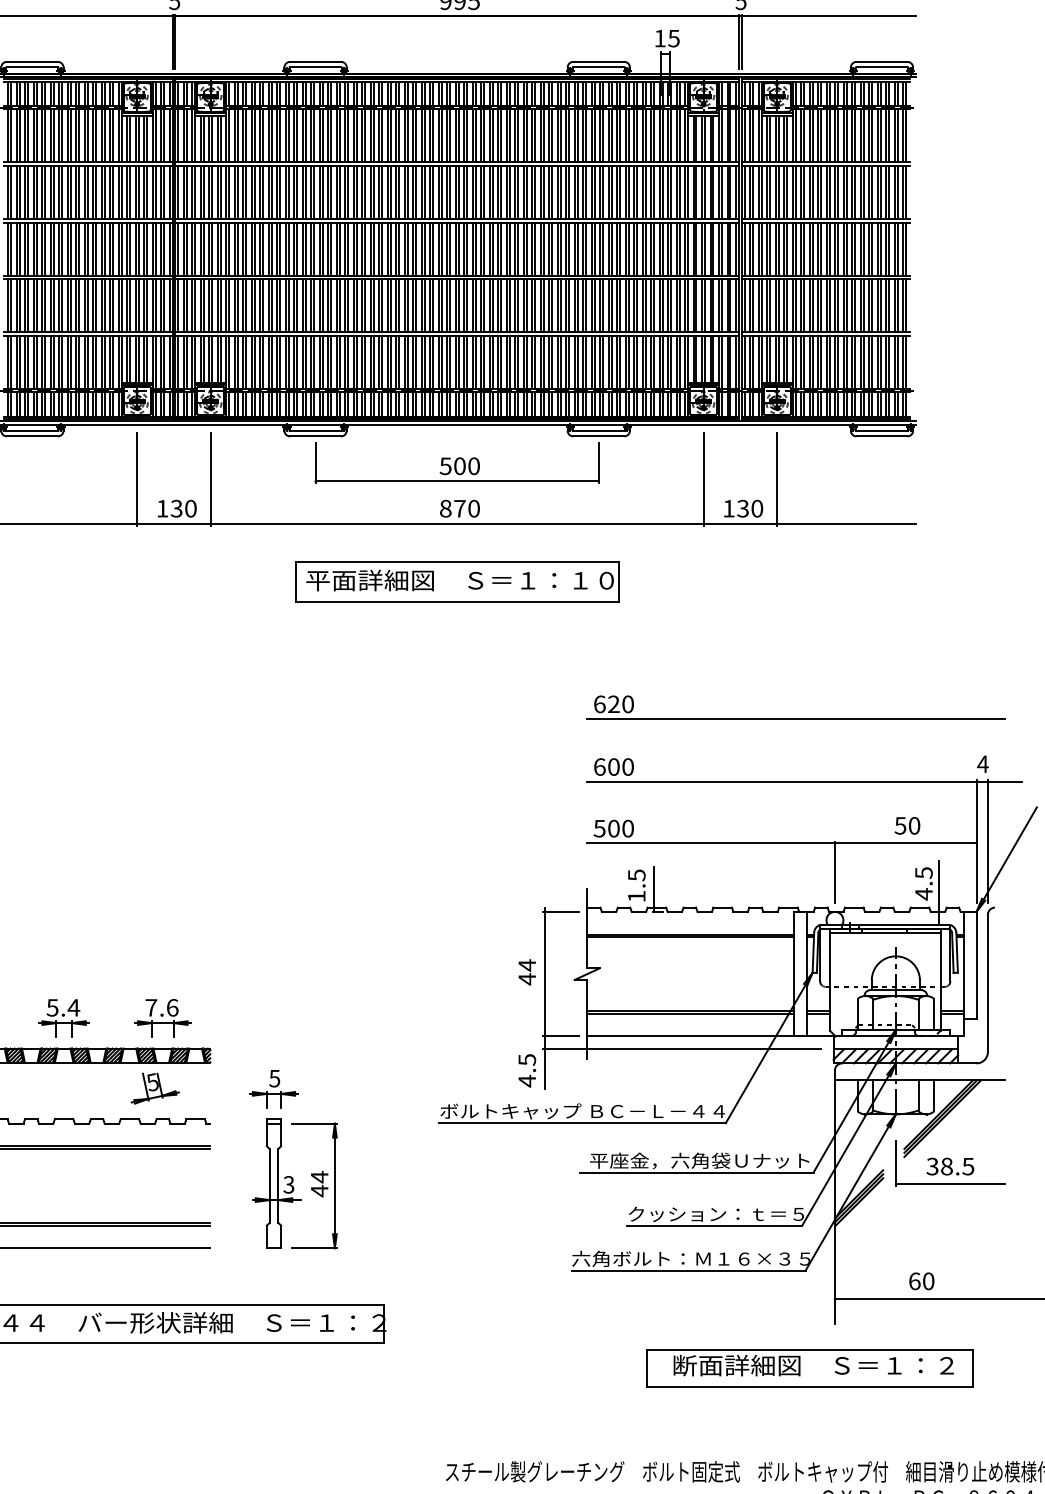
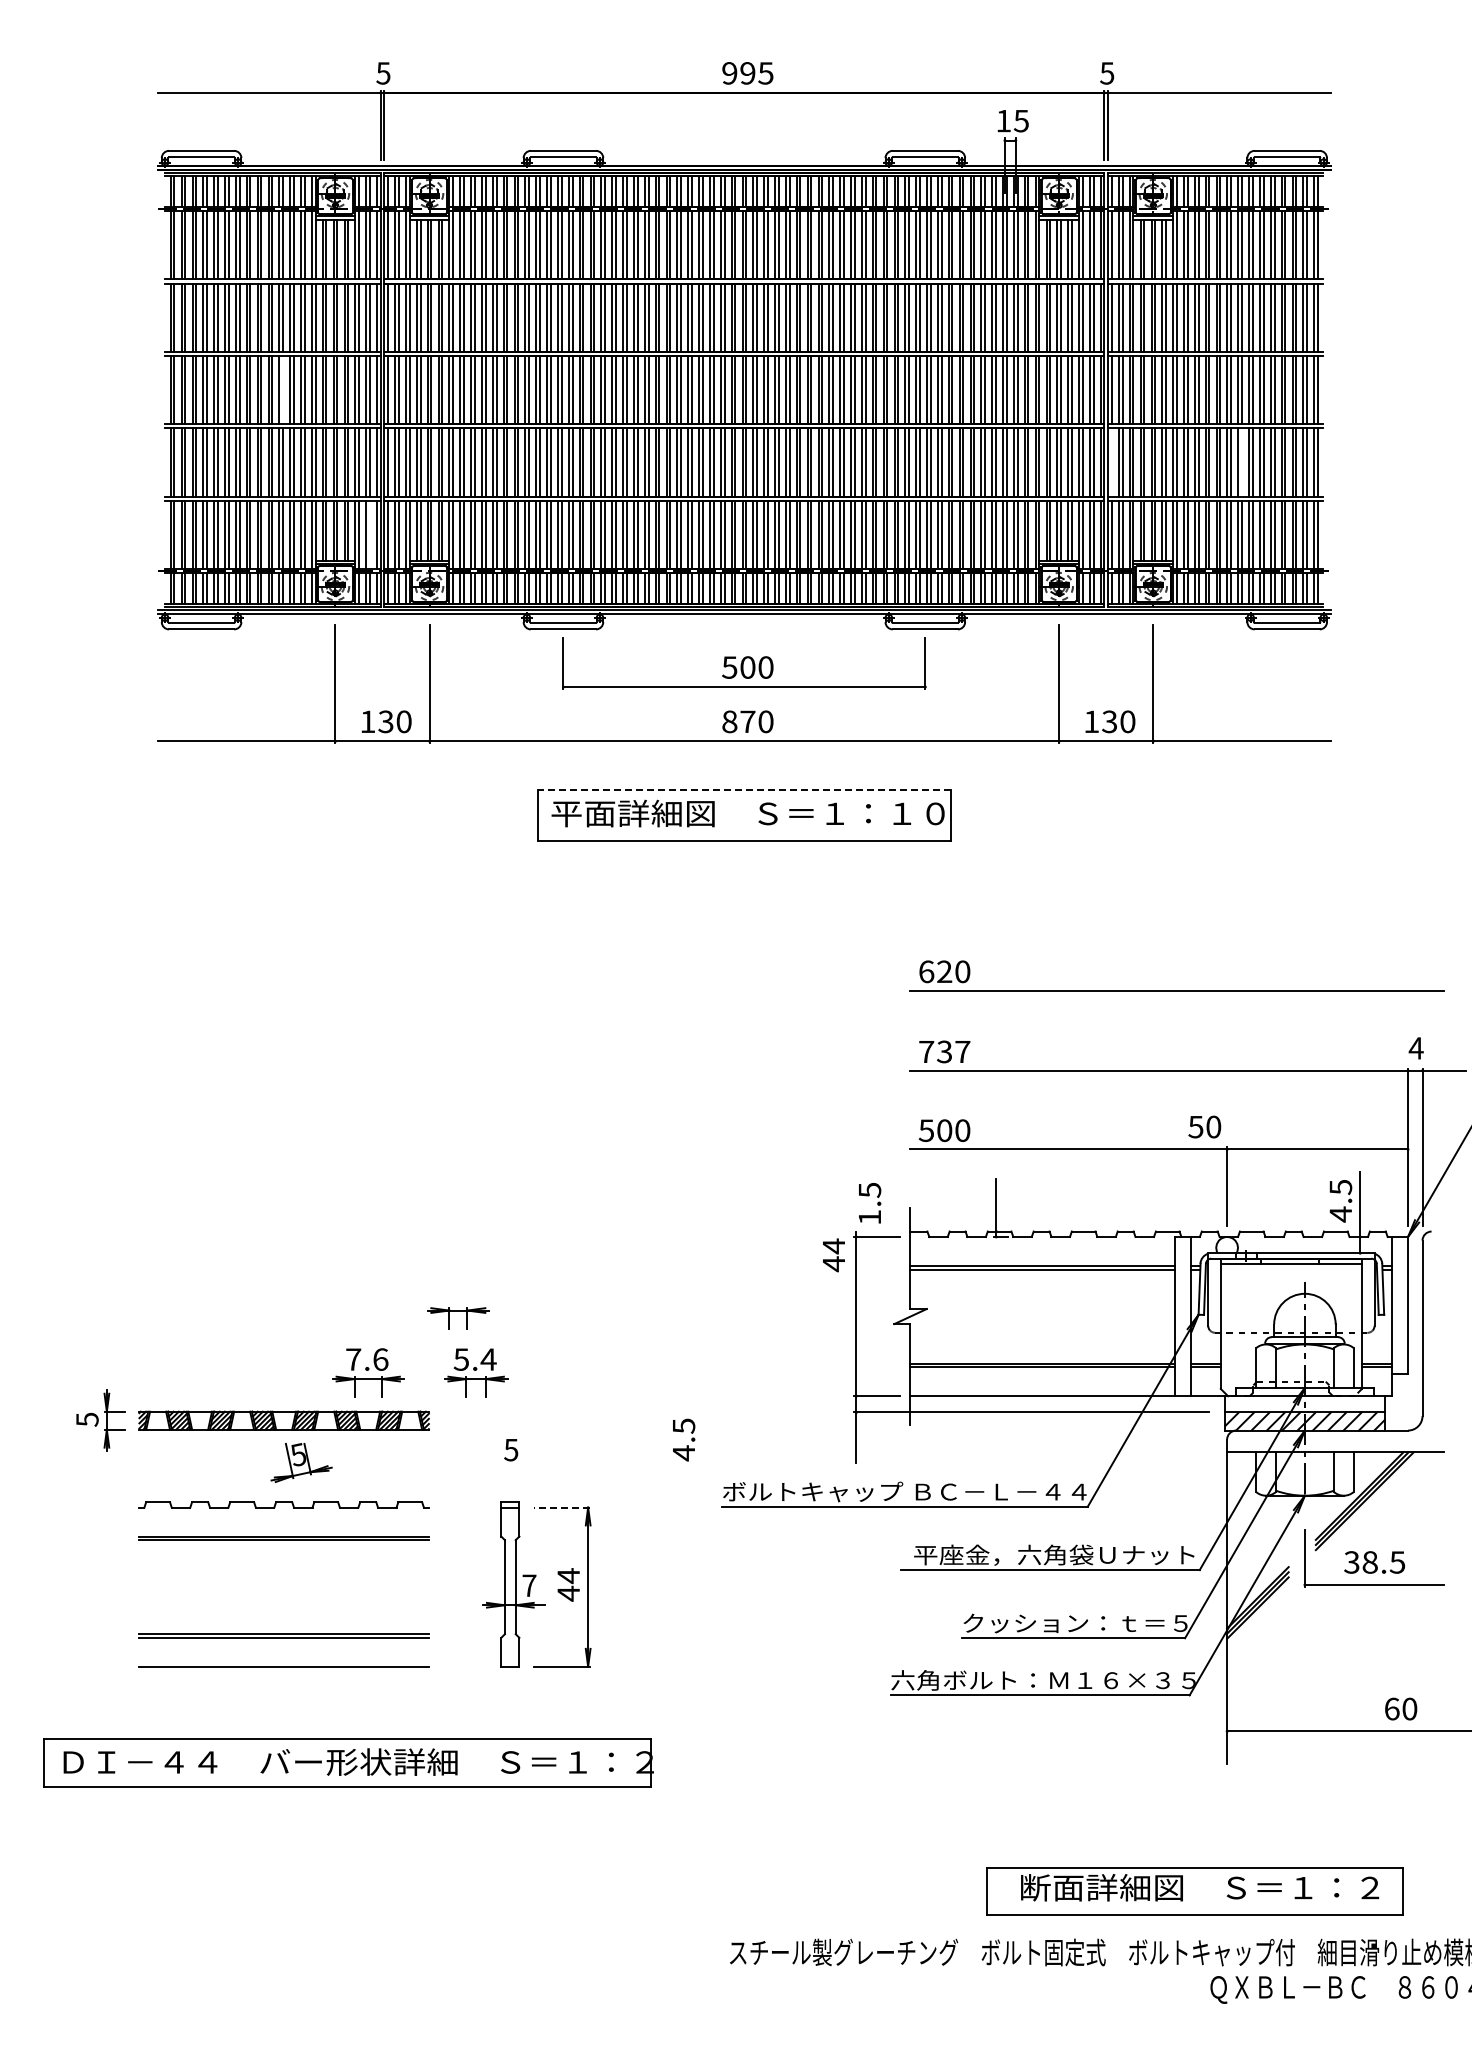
line: (96, 249) -> (283, 390), removed
line: (744, 305) -> (1111, 462), removed
line: (846, 305) -> (1241, 462), removed
line: (163, 362) -> (369, 534), removed
line: (456, 561) -> (743, 789), solid -> dashed
text: (613, 766) -> (944, 1051), 600 -> 737
text: (907, 825) -> (1204, 1126), moved
text: (637, 885) -> (870, 1203), moved
text: (526, 972) -> (833, 1255), moved
part: (64, 1017) -> (476, 1372), moved
text: (527, 1070) -> (684, 1439), moved
part: (155, 1088) -> (301, 1462), moved
part: (274, 1094) -> (458, 1311), moved
line: (314, 1123) -> (561, 1507), solid -> dashed
text: (289, 1184) -> (529, 1585), 3 -> 7
text: (922, 1280) -> (1401, 1708), moved
part: (809, 1368) -> (1194, 1891), moved

